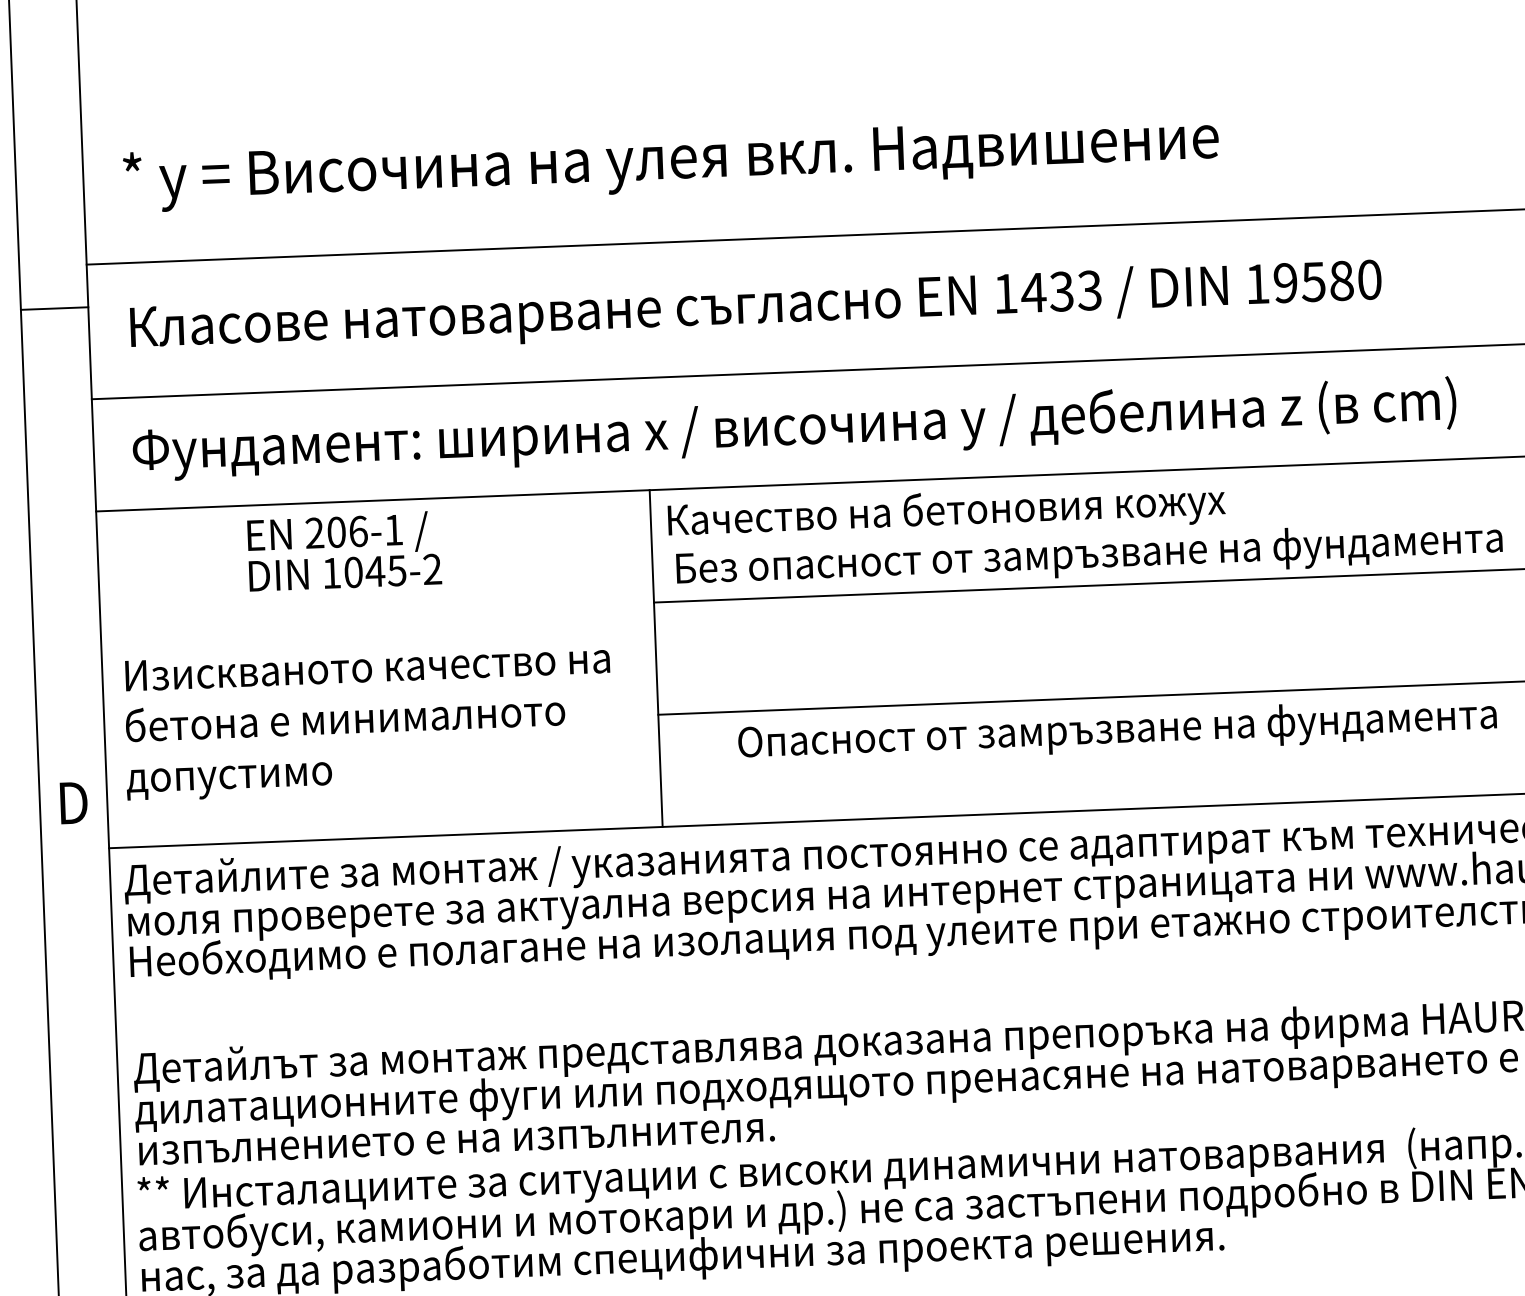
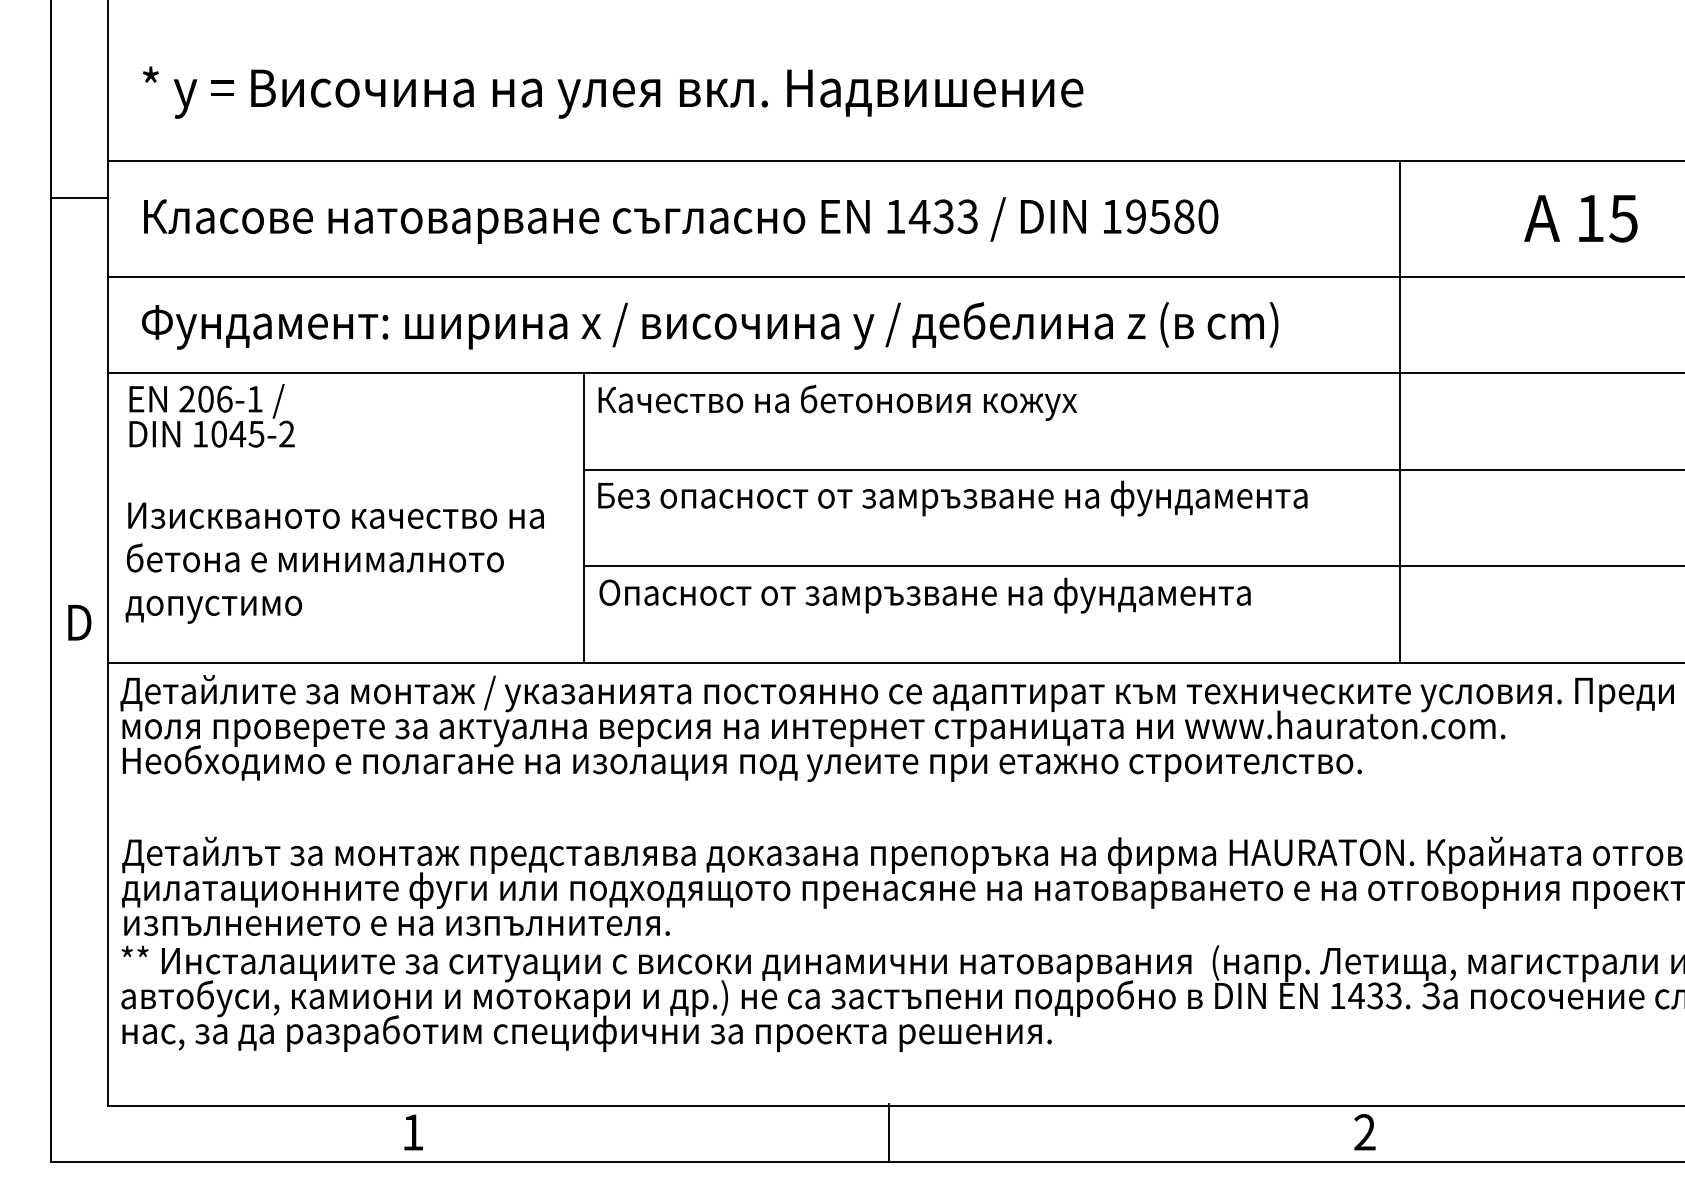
text: (343, 551) -> (211, 415), moved
text: (1089, 556) -> (952, 498), moved
text: (1116, 731) -> (924, 595), moved

